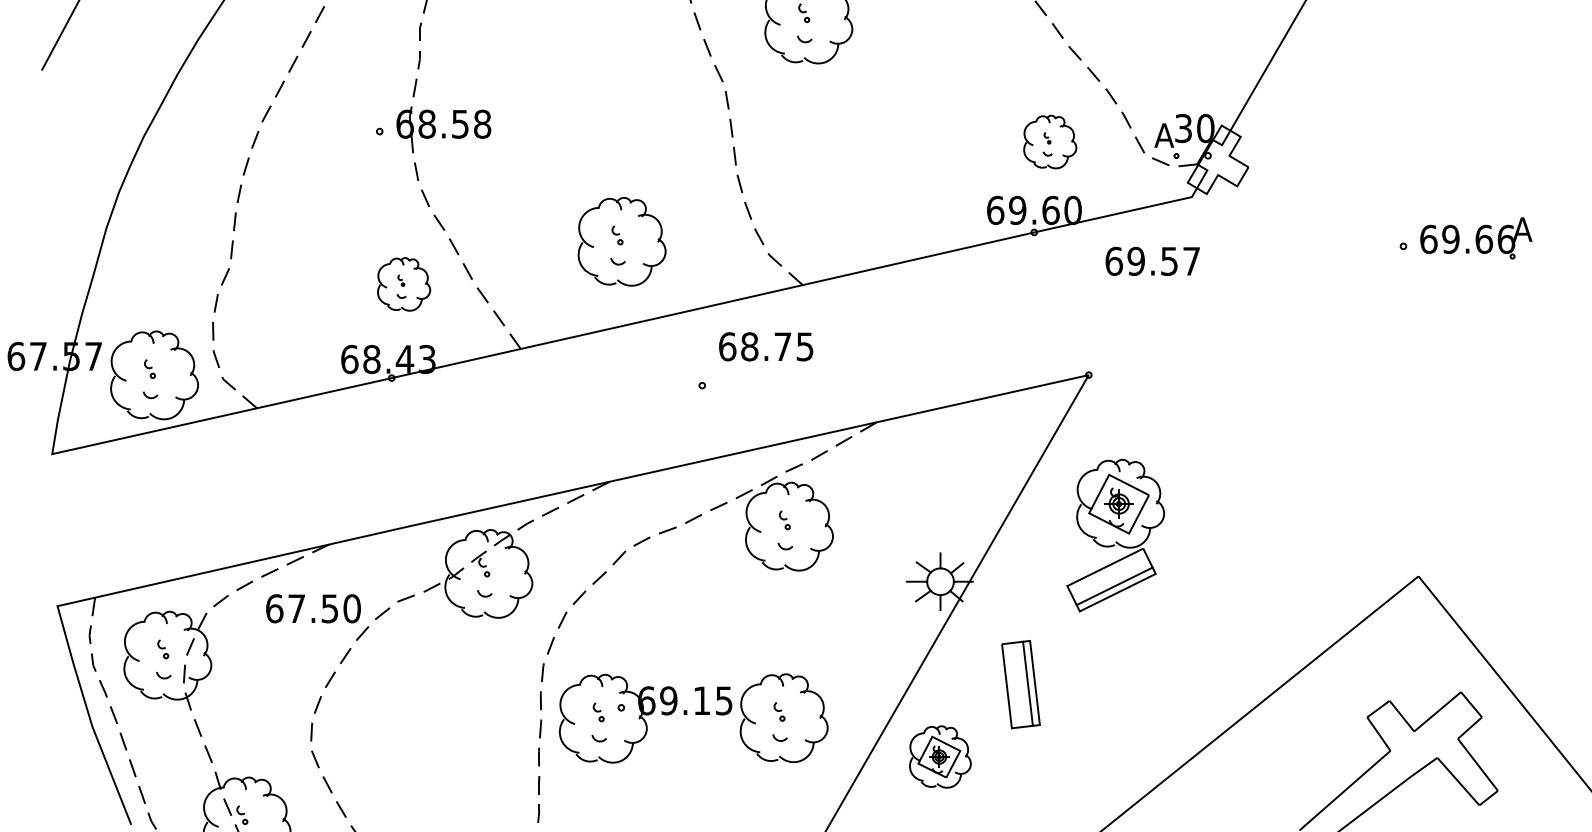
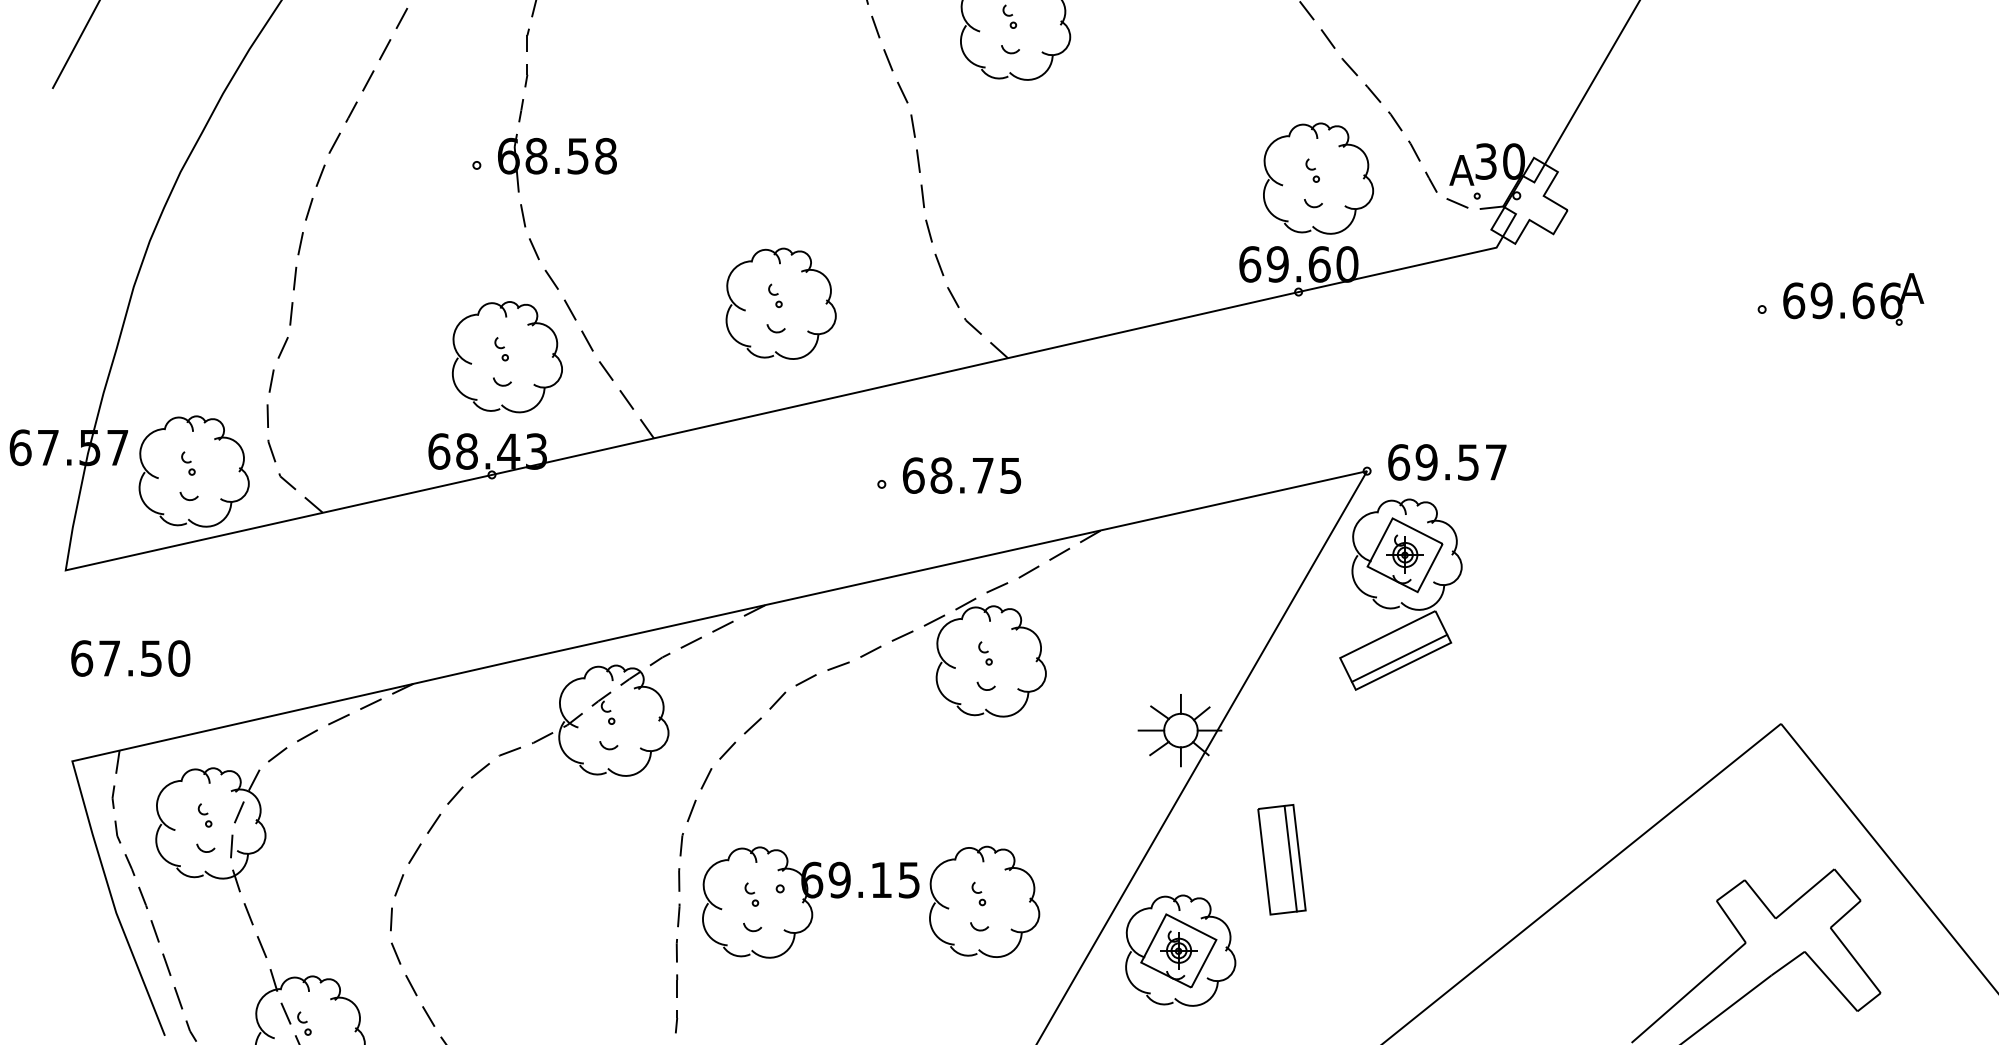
part: (1050, 142) -> (1318, 178), size x1.67
text: (1152, 261) -> (1447, 462), moved
part: (404, 284) -> (507, 357), size x1.67
text: (765, 346) -> (961, 475), moved
part: (1116, 541) -> (1401, 602), moved
text: (313, 608) -> (130, 658), moved
part: (940, 756) -> (1180, 950), size x1.43

